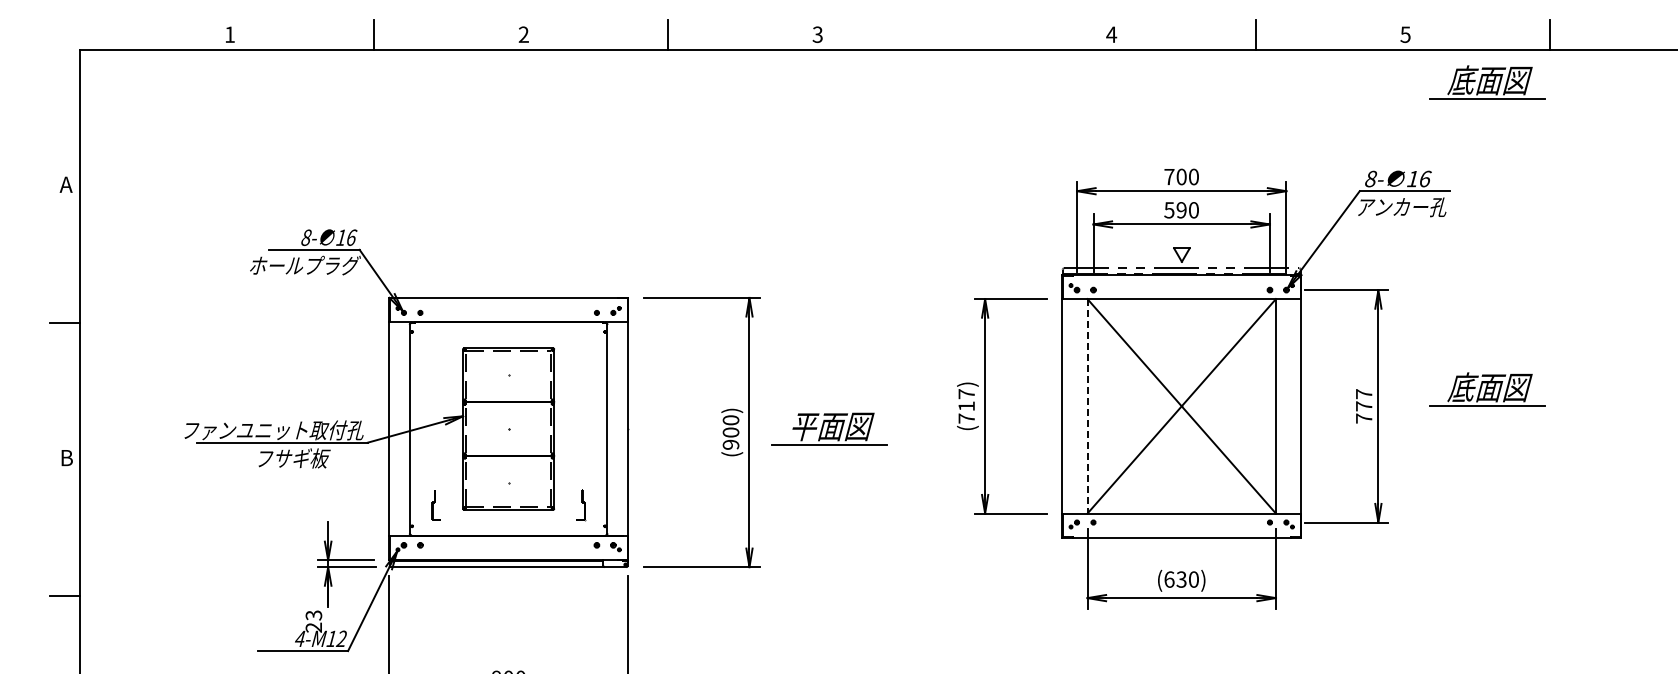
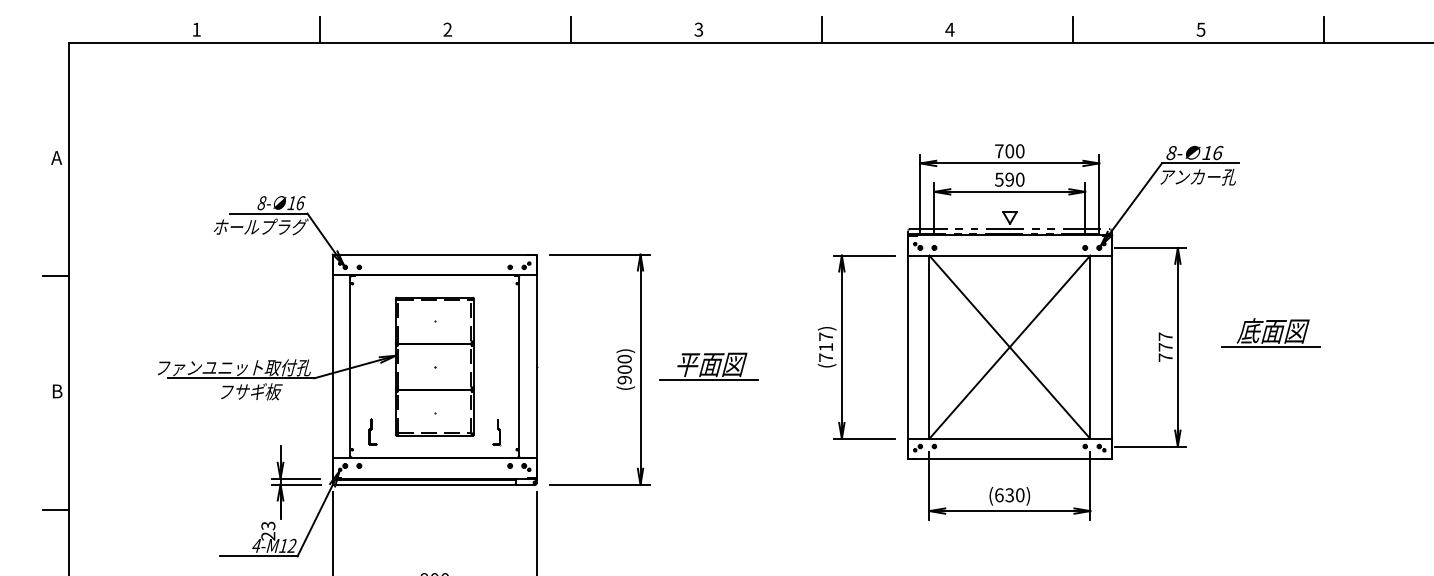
line: (961, 34) -> (821, 29), added
part: (1487, 82) -> (1271, 70), removed
line: (1087, 406) -> (929, 347), dashed -> solid

